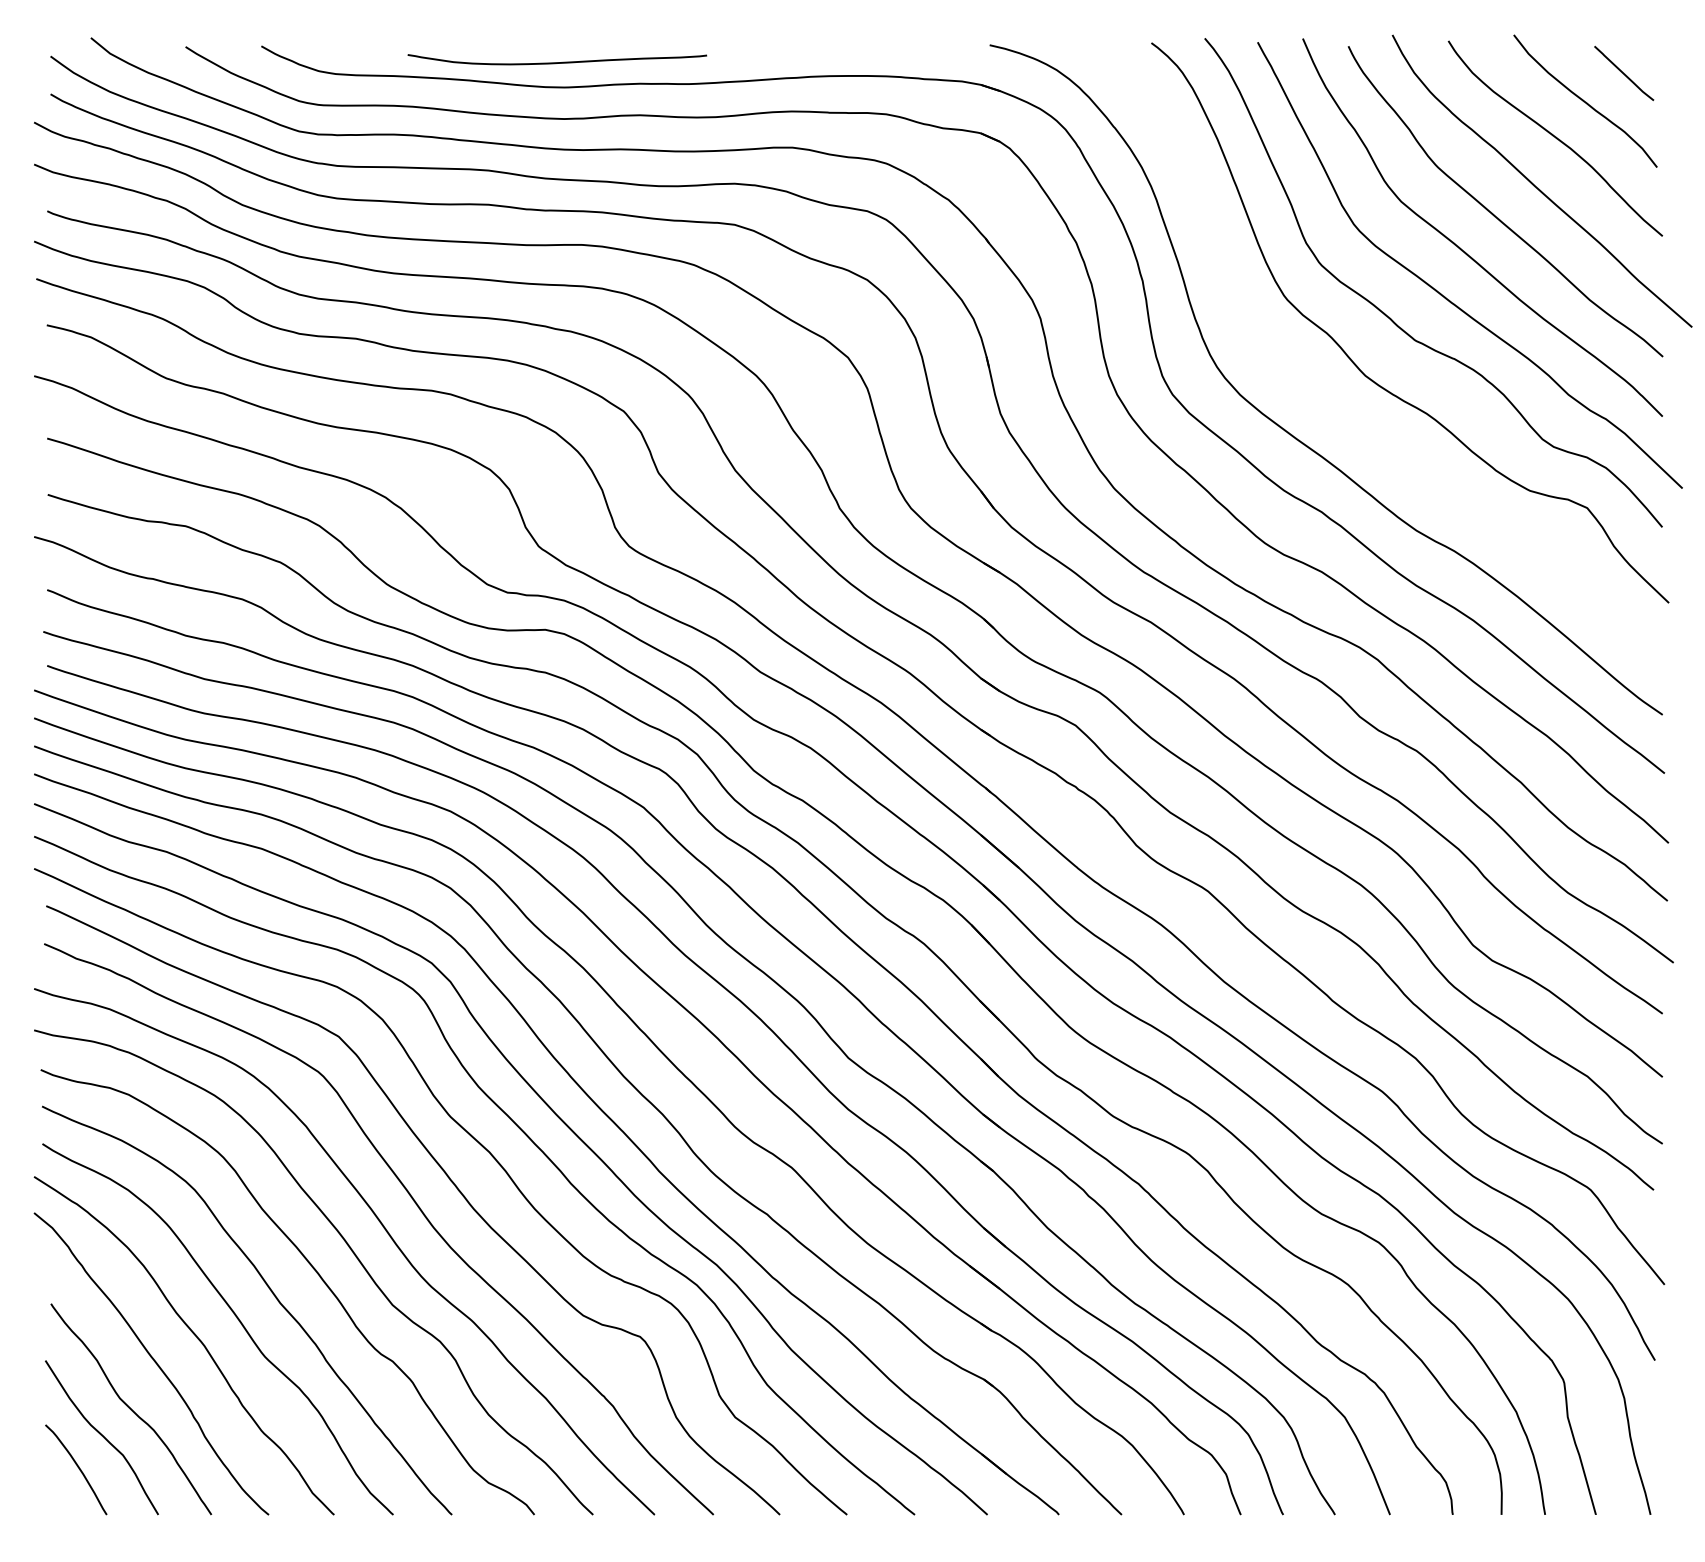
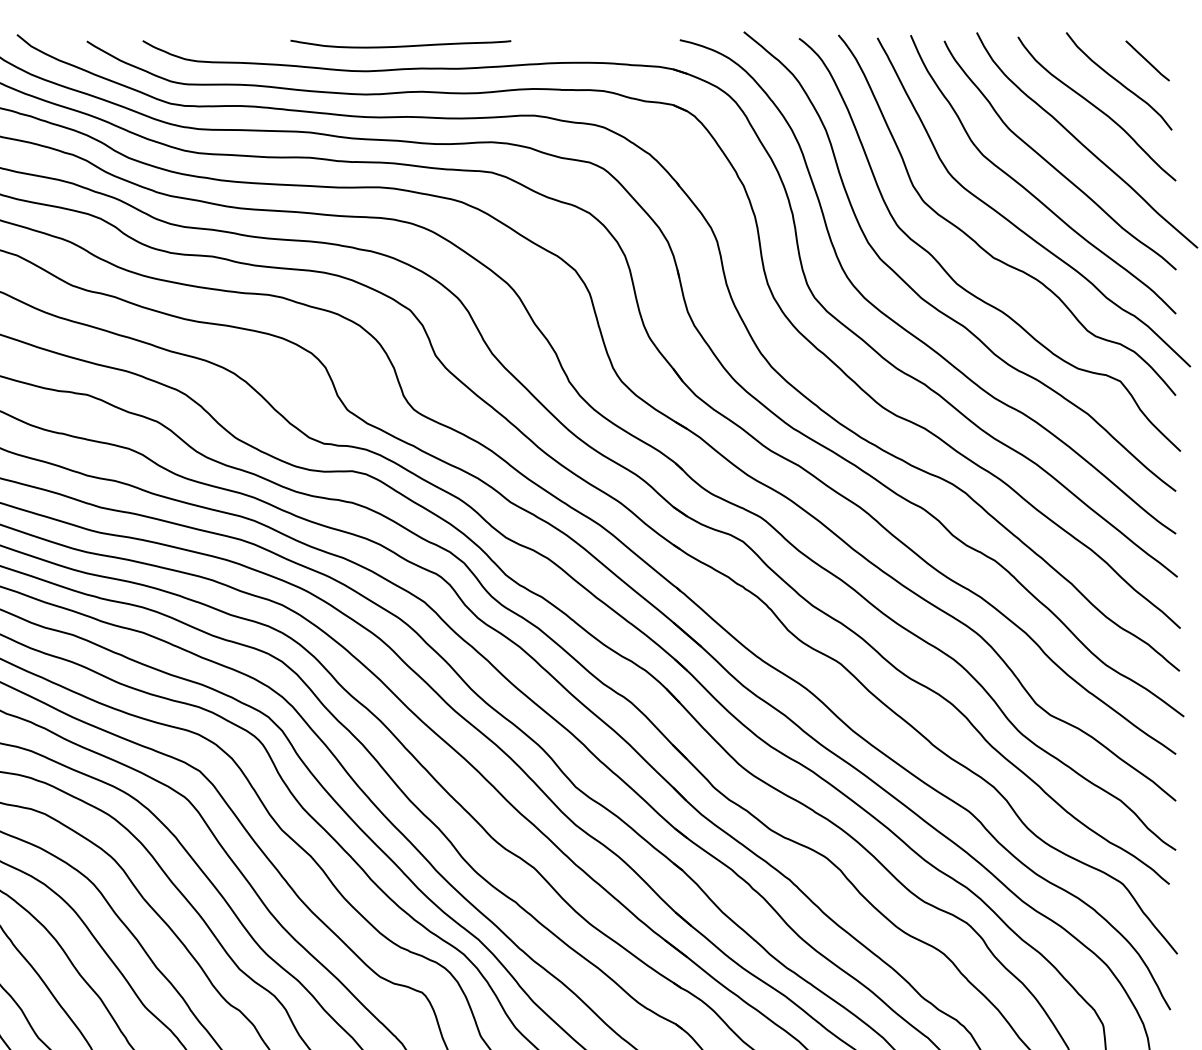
curve: (557, 62) -> (400, 46), moved
curve: (1329, 402) -> (930, 303), added

